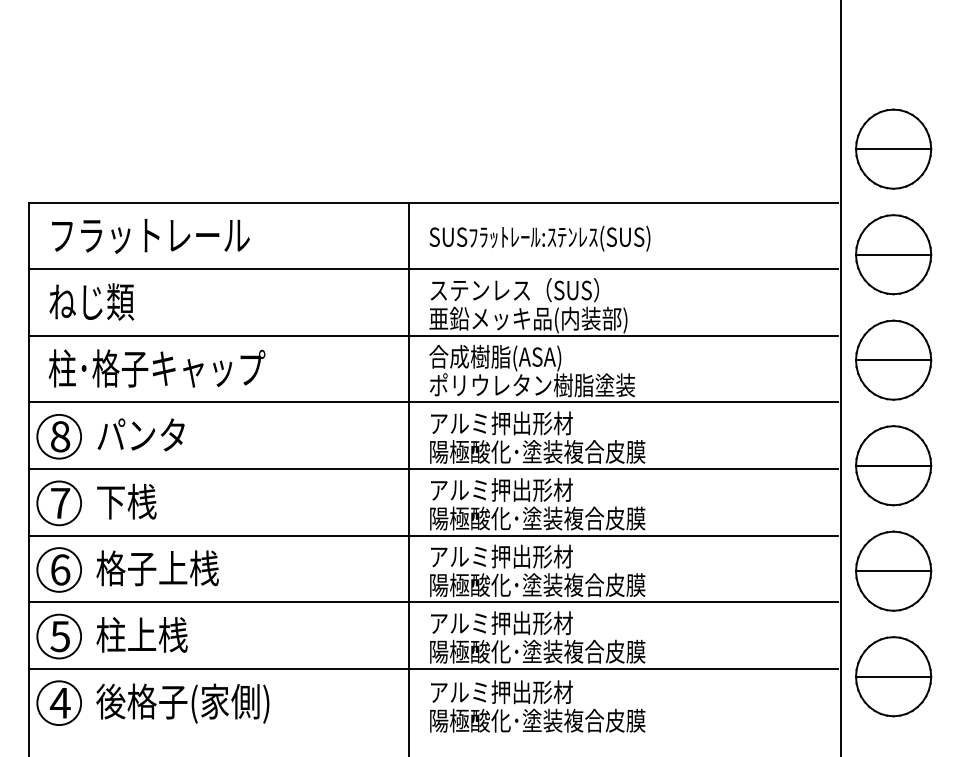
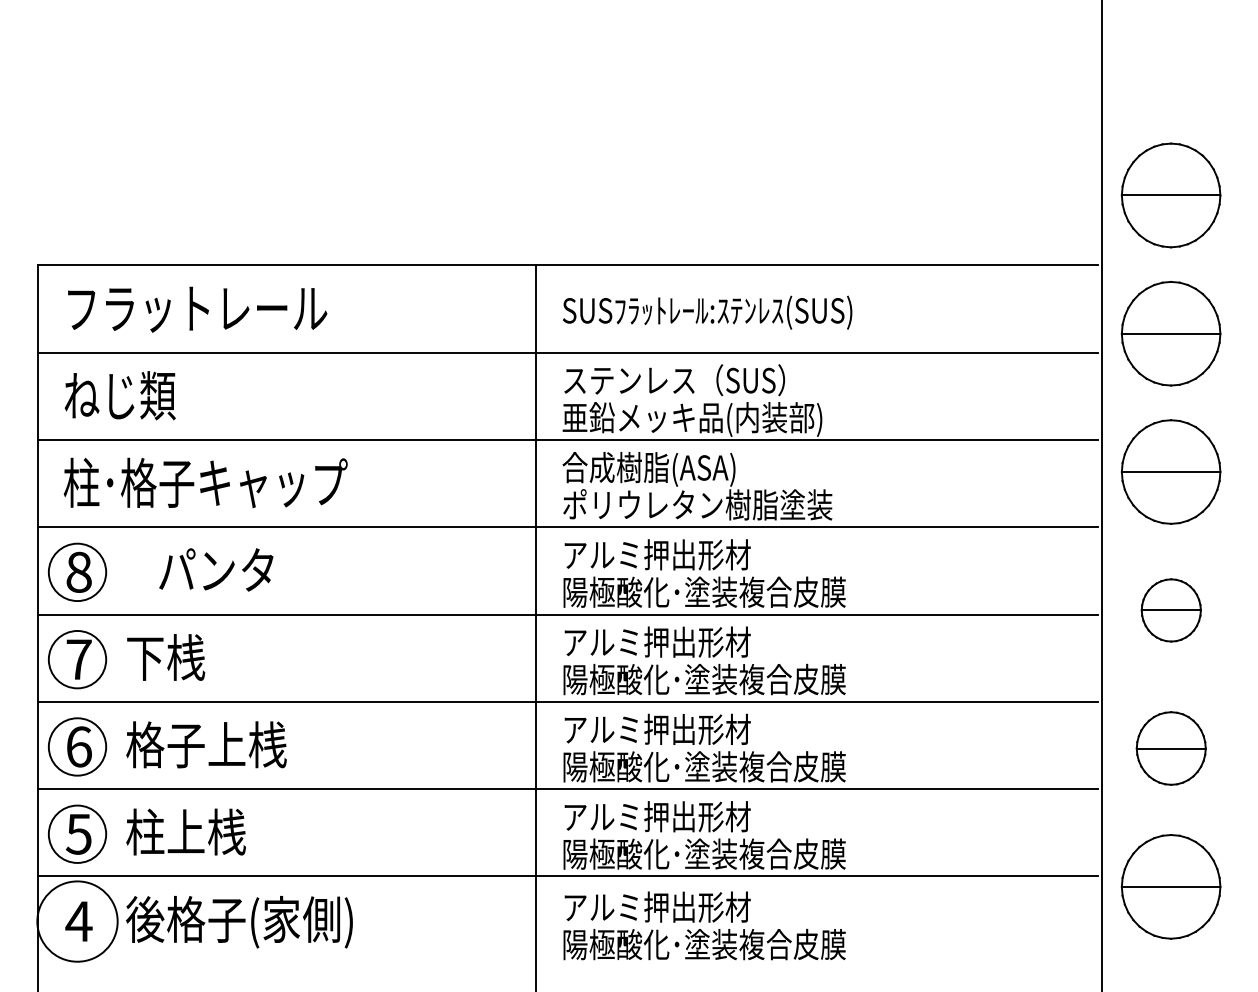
text: (140, 434) -> (215, 569), moved
part: (893, 465) -> (1170, 610), size x0.6
part: (893, 570) -> (1170, 747), size x0.7
circle: (59, 703) -> (77, 921), size x1.4

